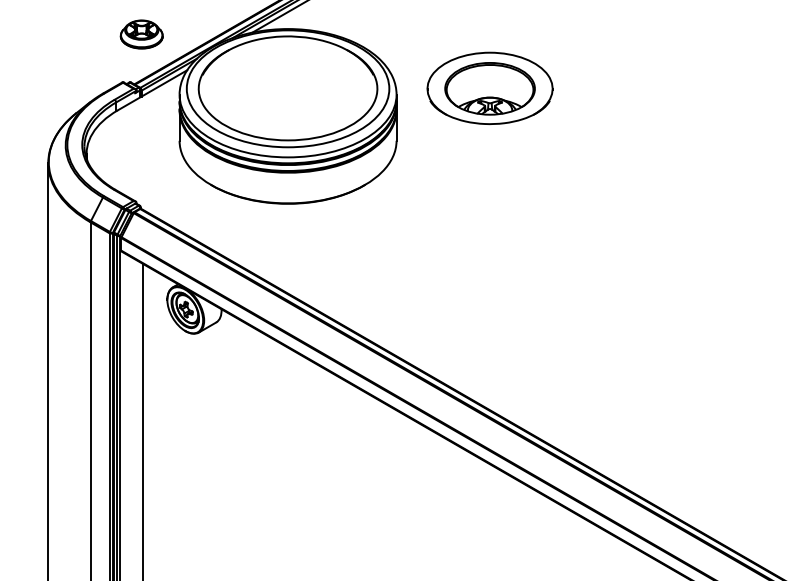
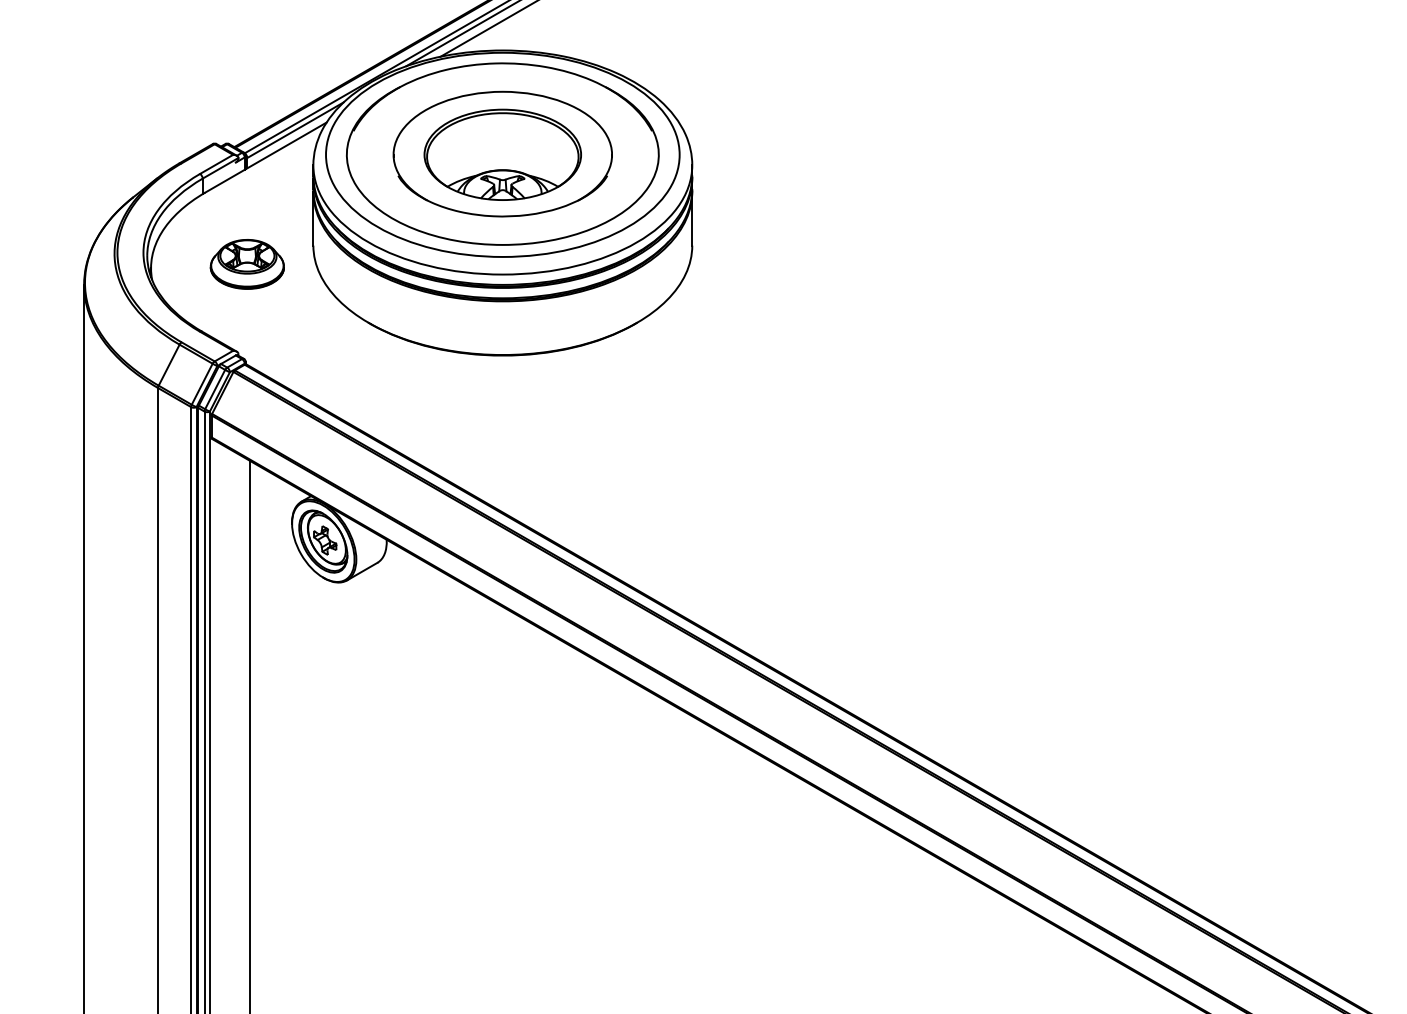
part: (141, 34) -> (246, 264), moved
part: (489, 87) -> (501, 152), moved

